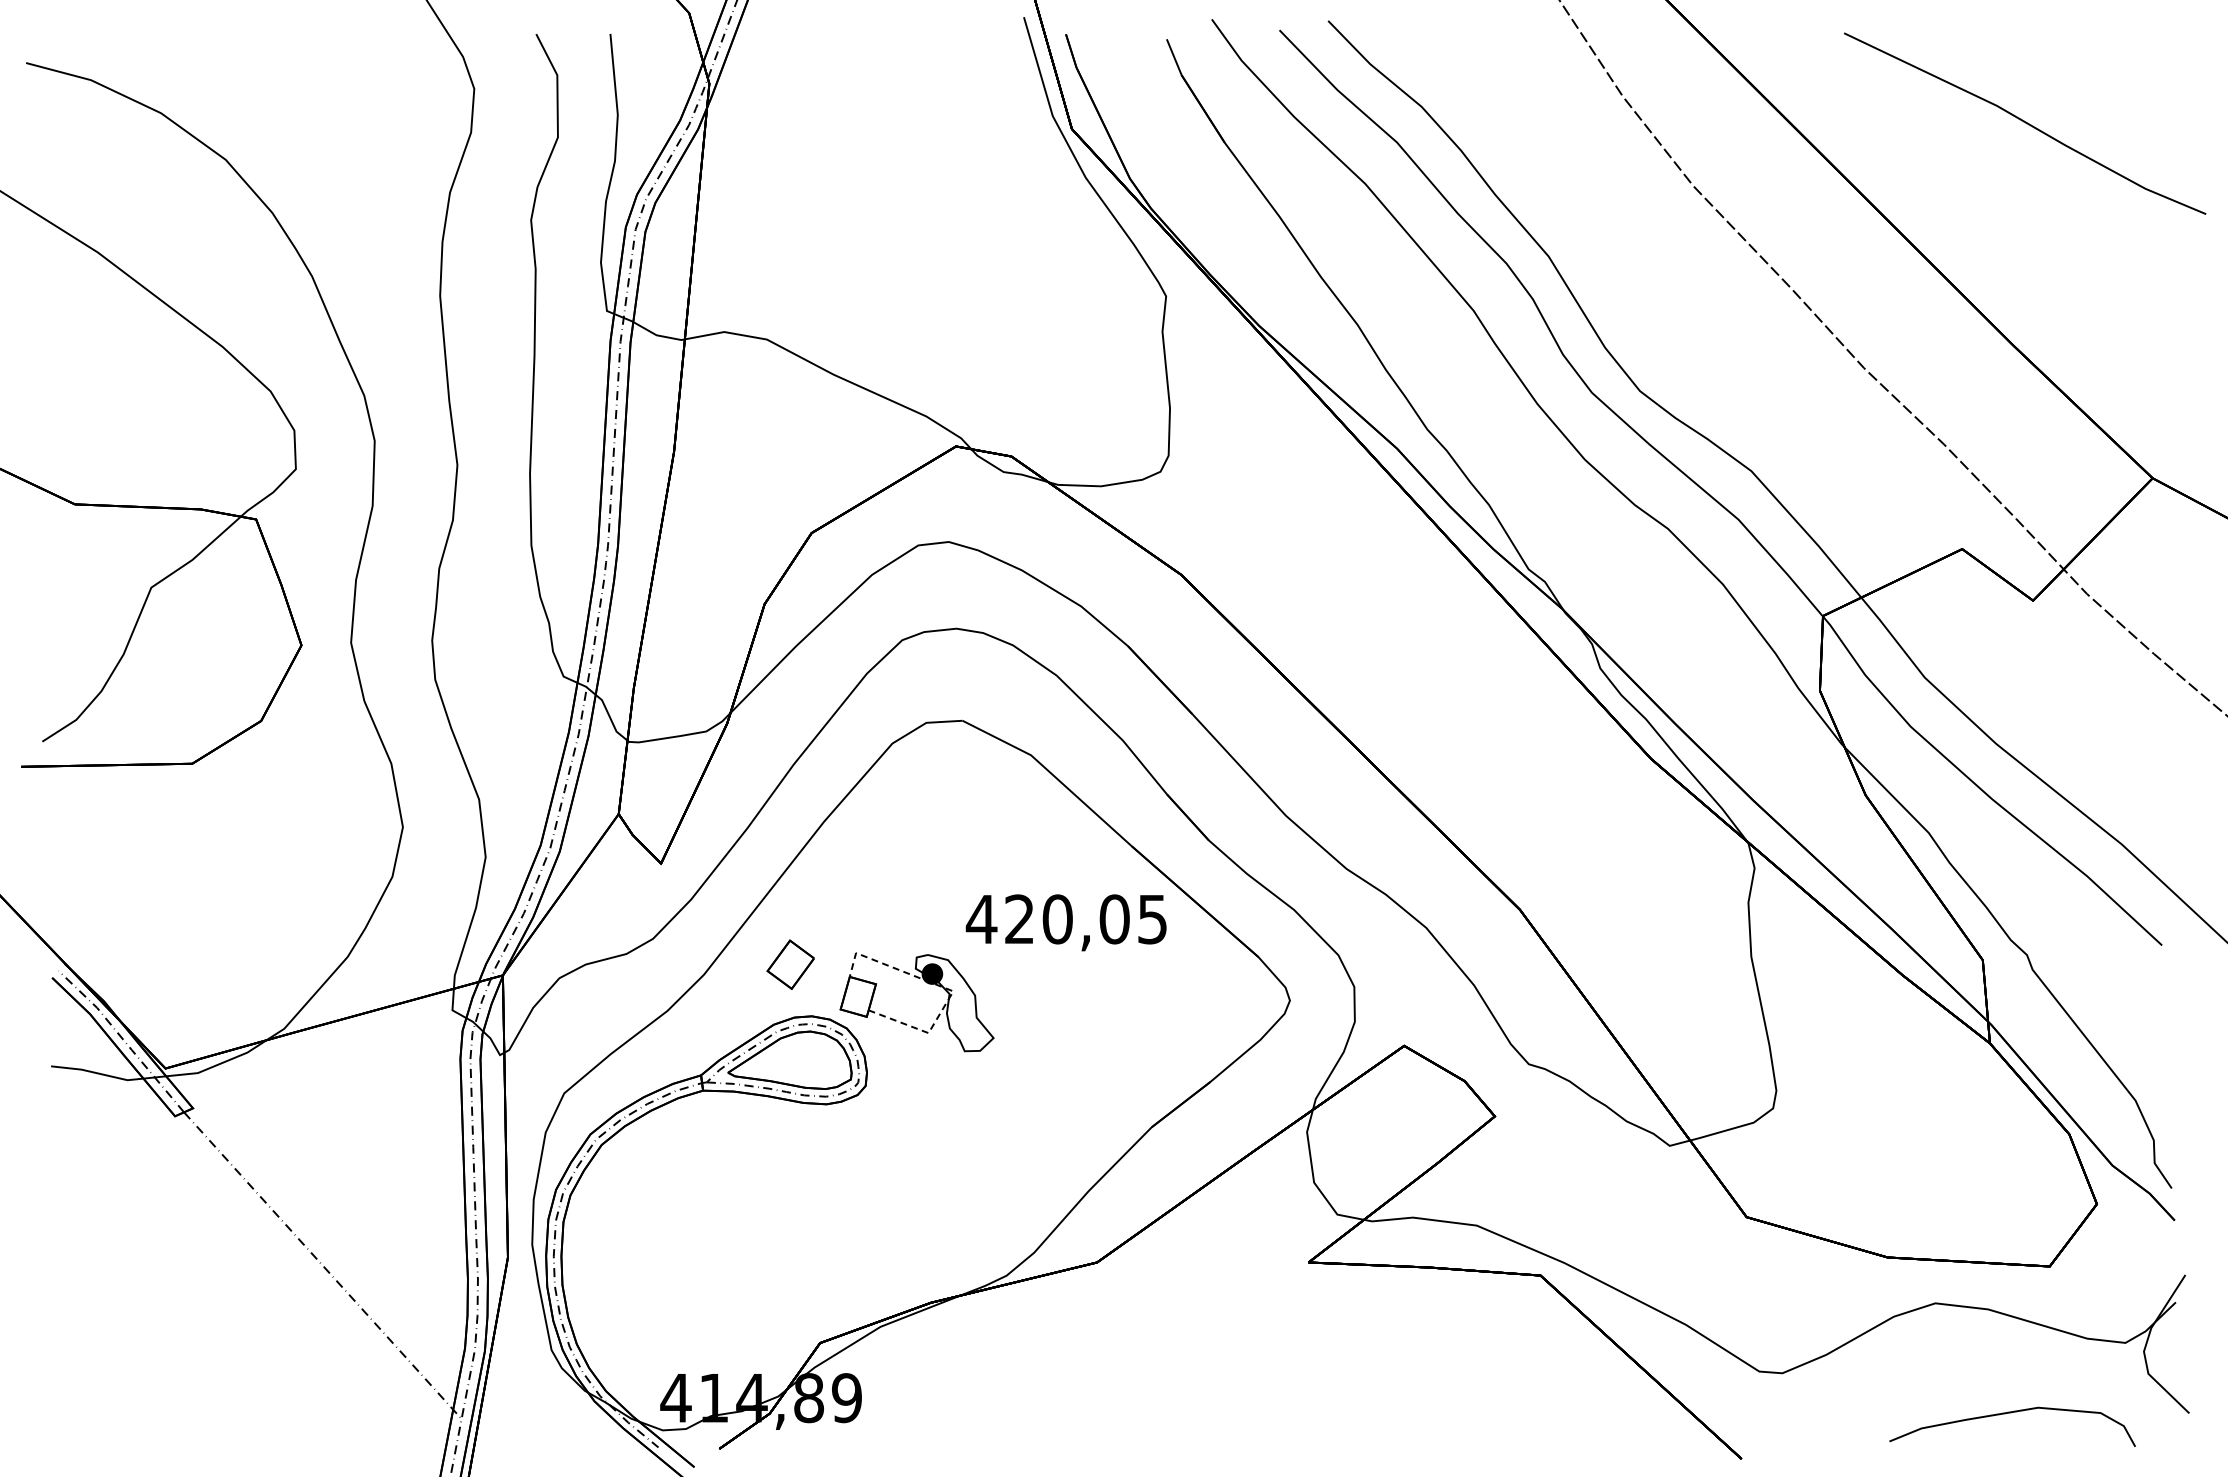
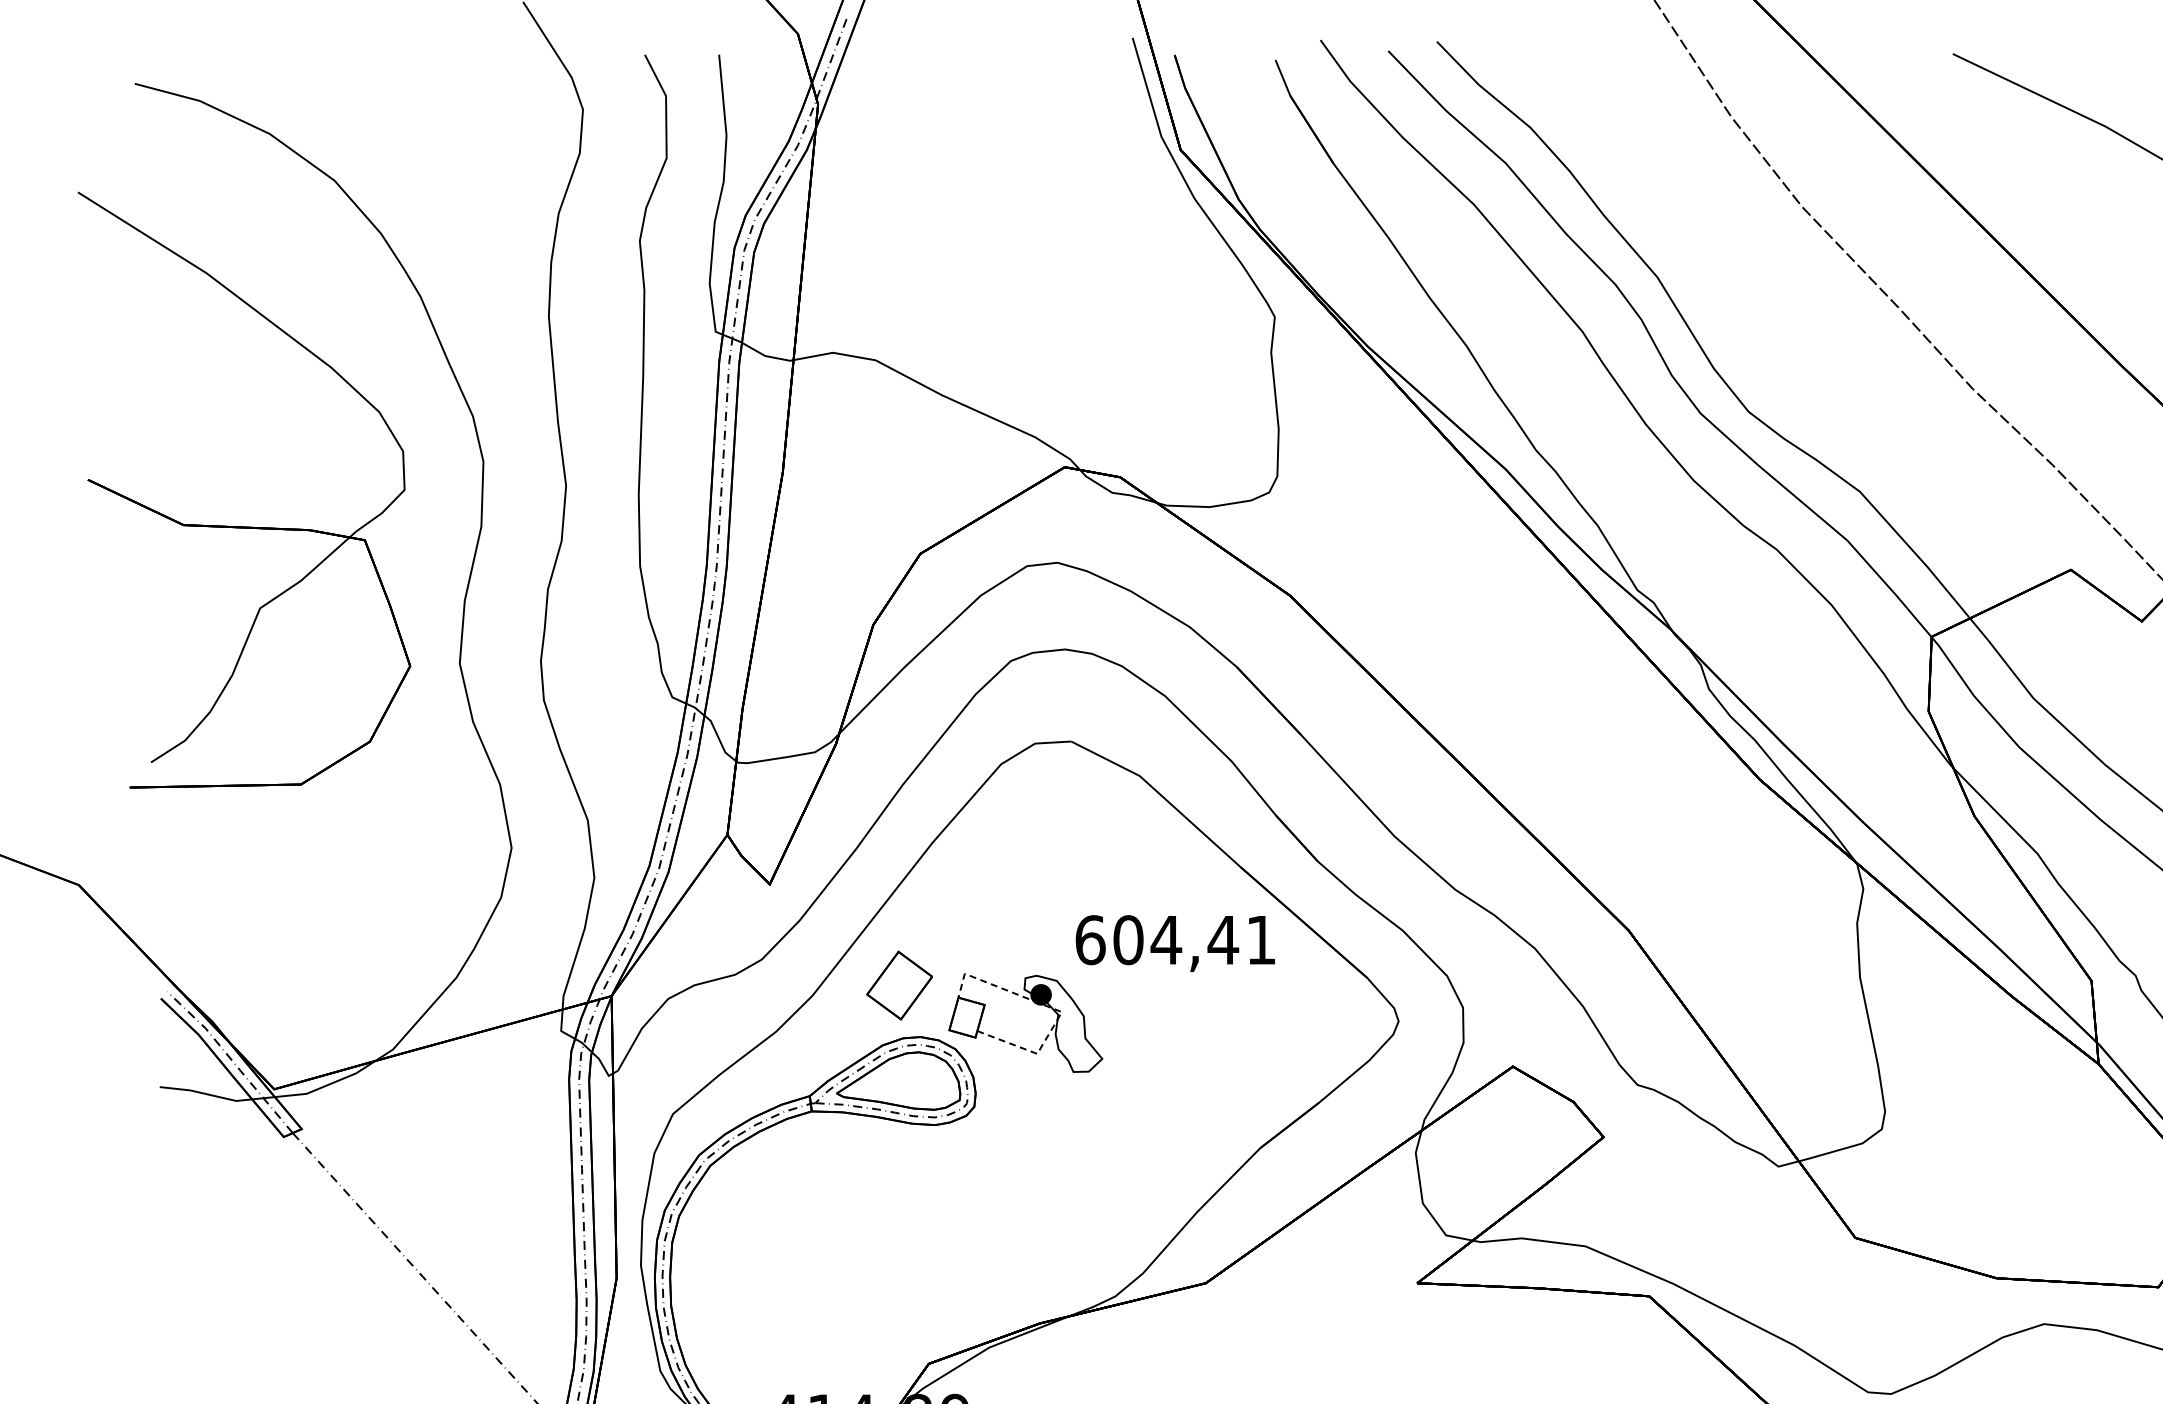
text: (1065, 919) -> (1174, 940), 420,05 -> 604,41
part: (790, 964) -> (899, 985), size x1.4

